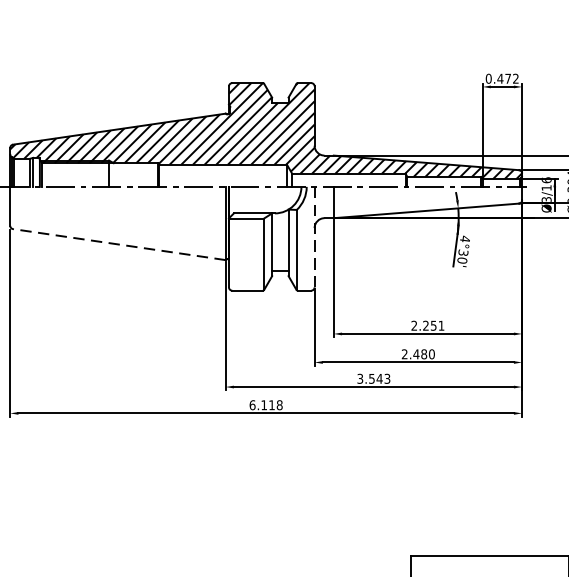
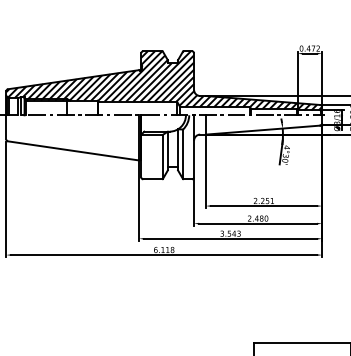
line: (315, 237) -> (194, 146), dashed -> solid
line: (119, 243) -> (73, 150), dashed -> solid

